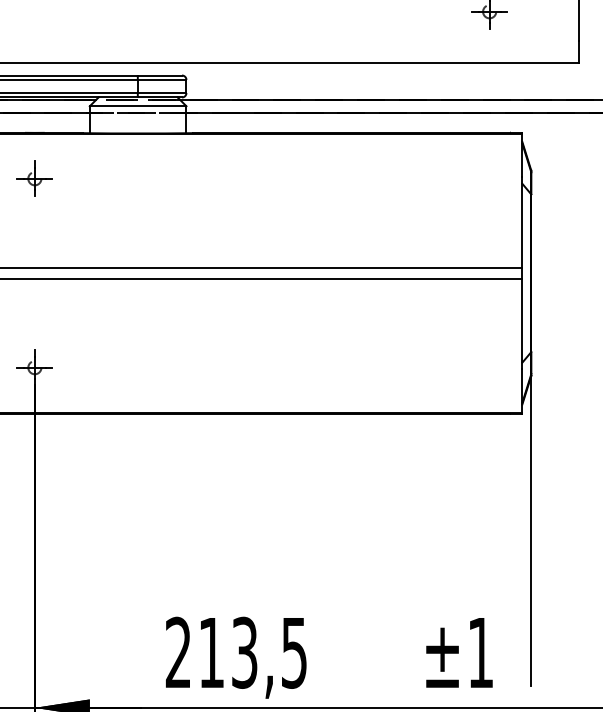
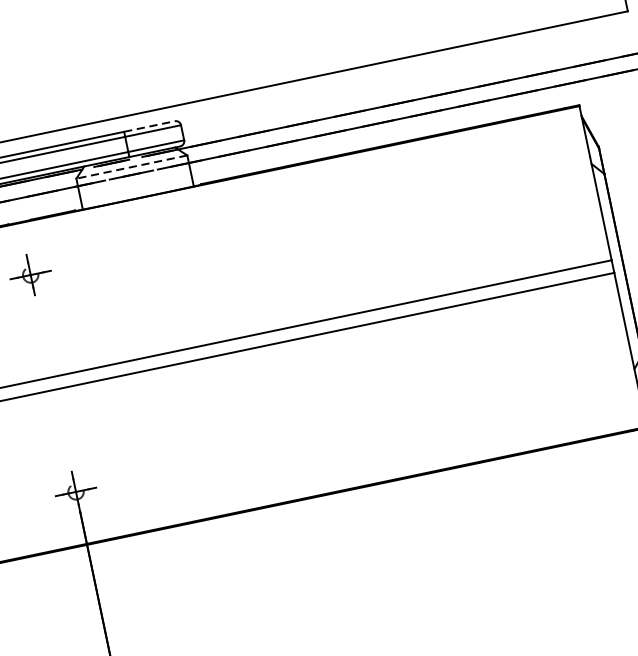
line: (160, 75) -> (150, 126), solid -> dashed
line: (137, 106) -> (131, 167), solid -> dashed

